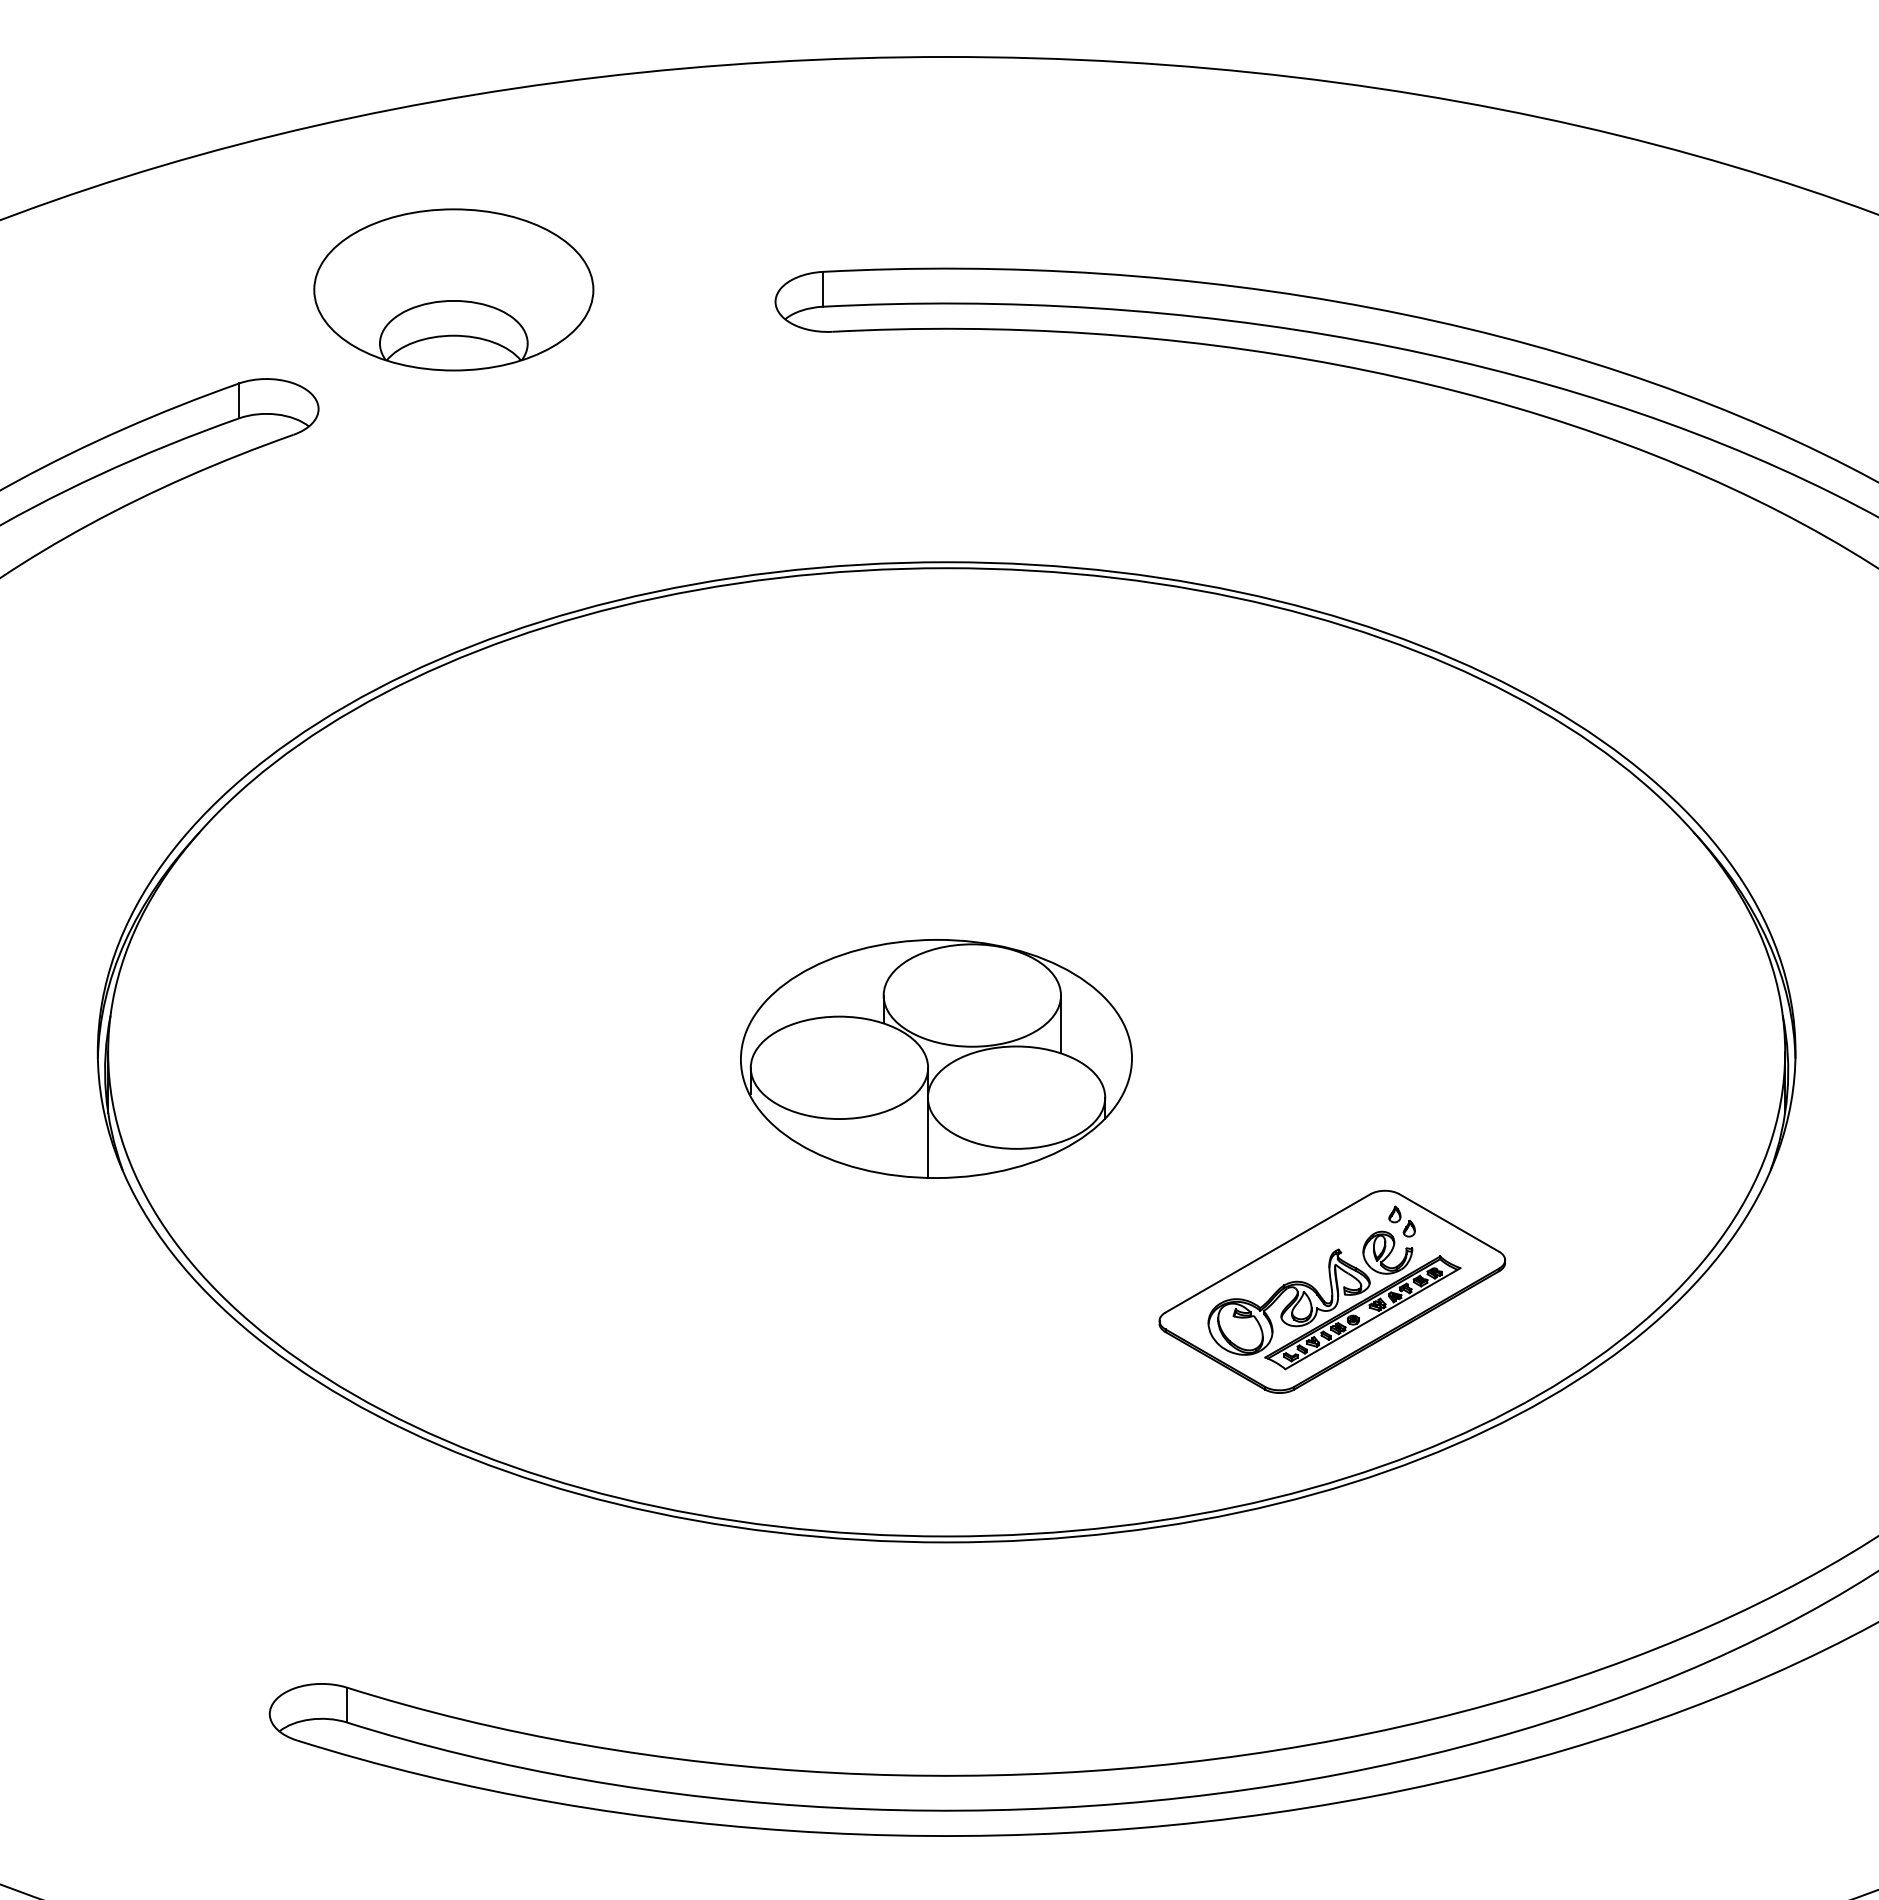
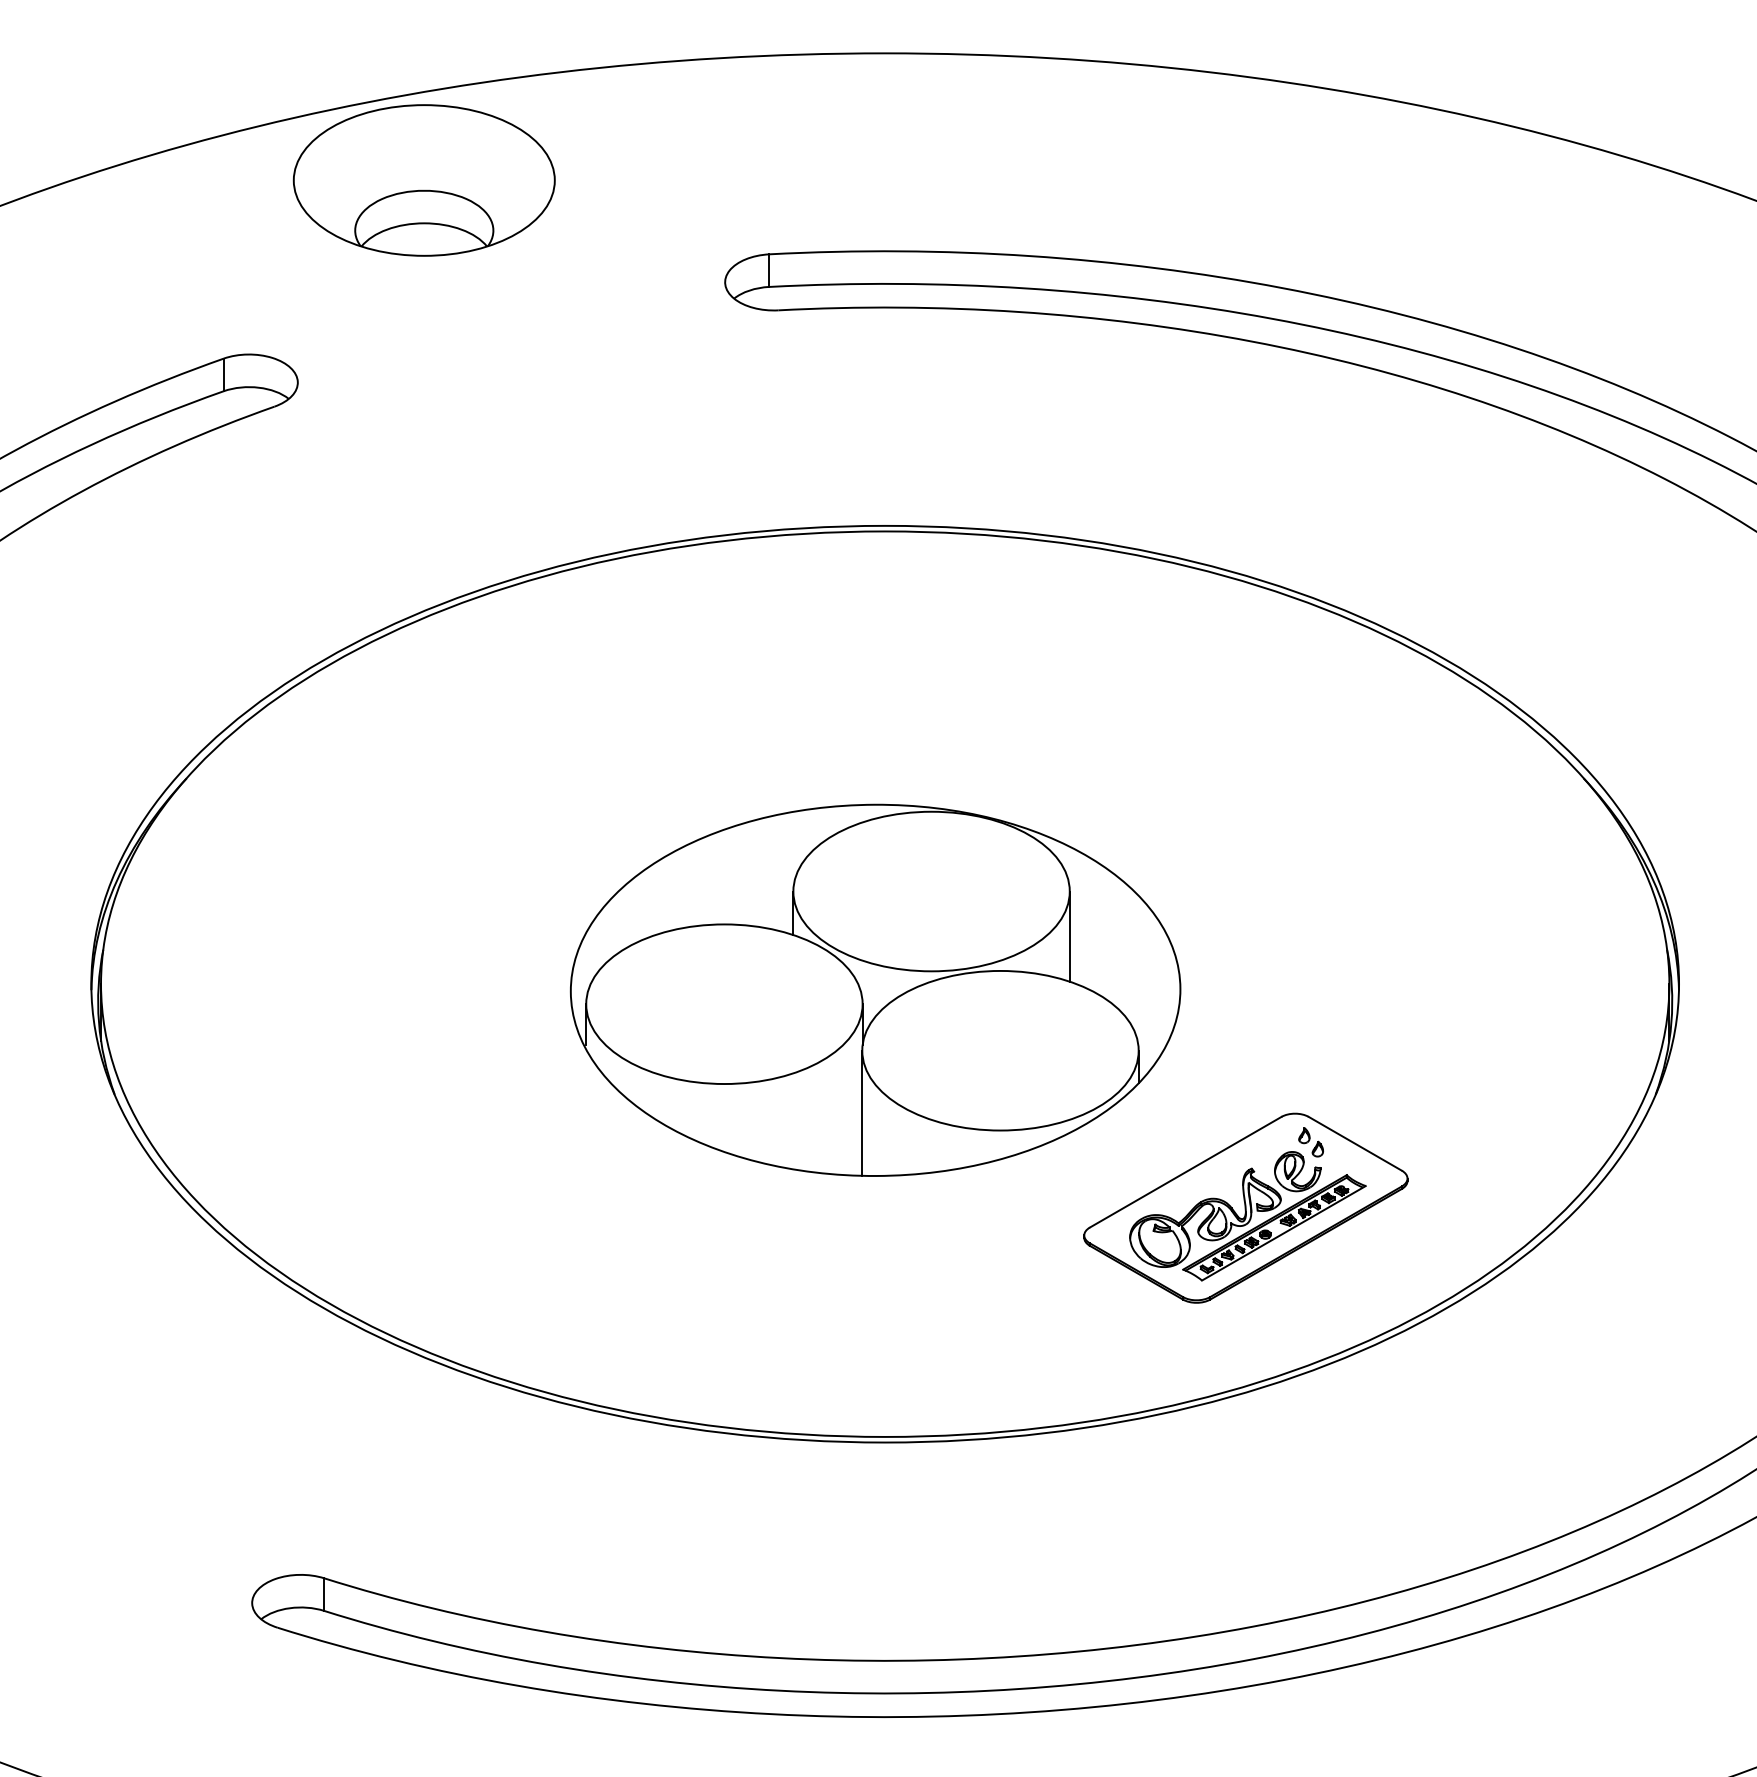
part: (453, 289) -> (423, 180), moved
part: (936, 1058) -> (875, 989), size x1.67

